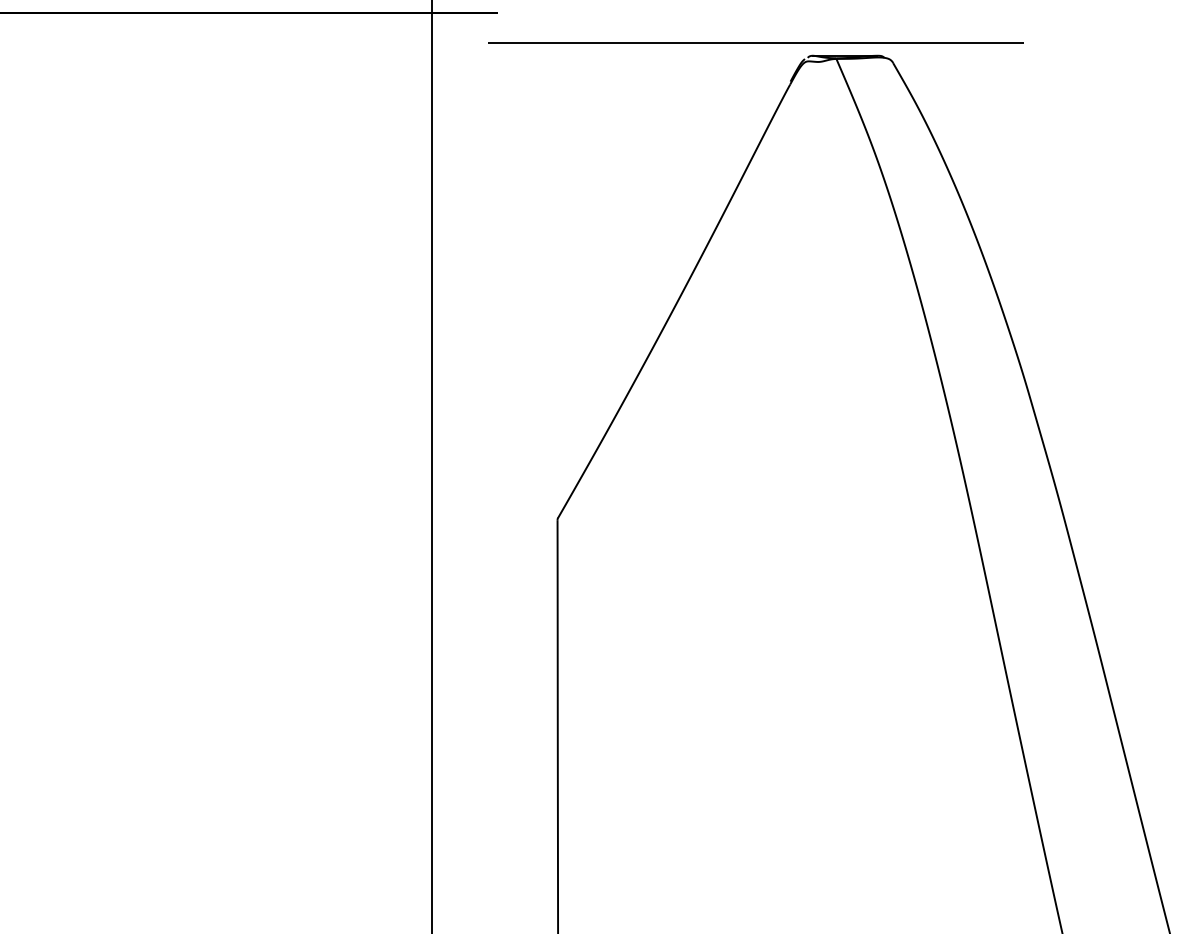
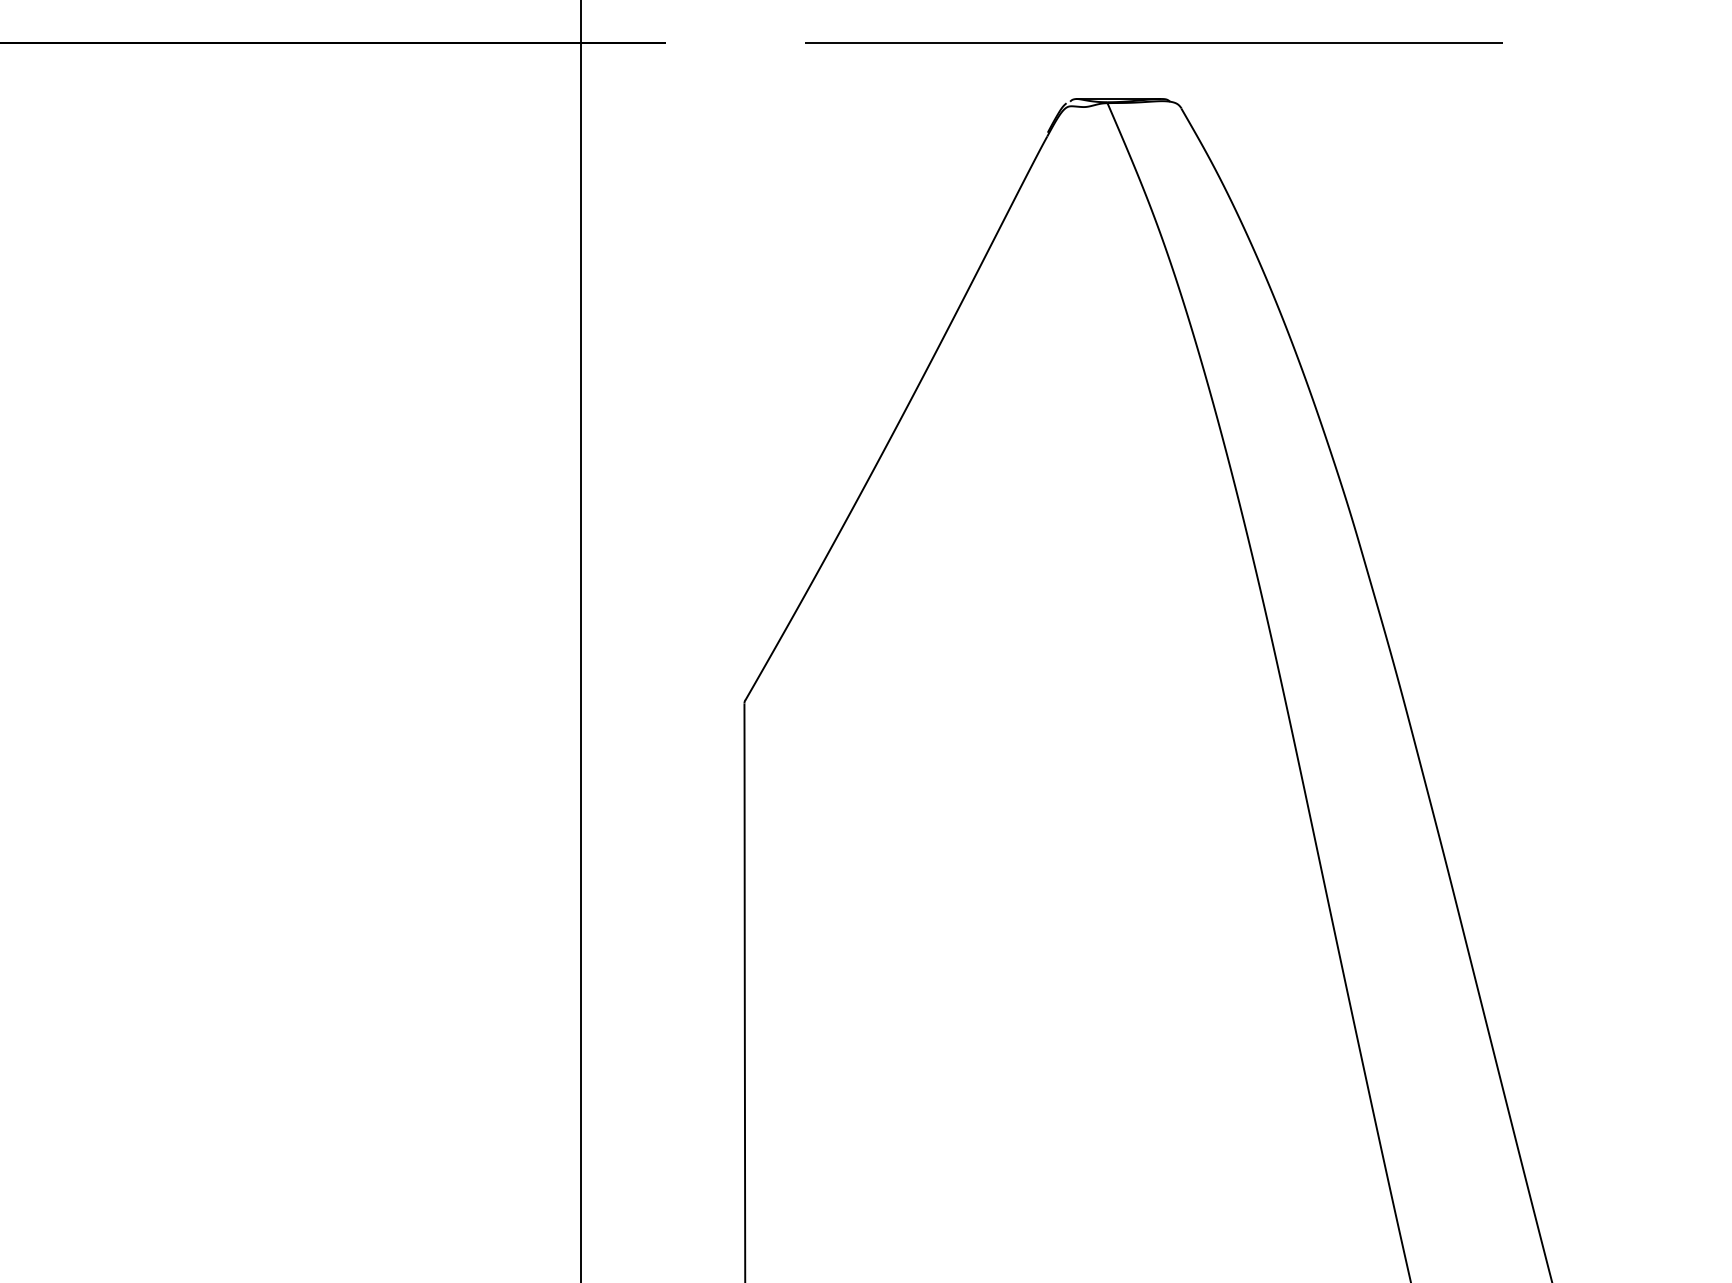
line: (755, 42) -> (1153, 42), moved

